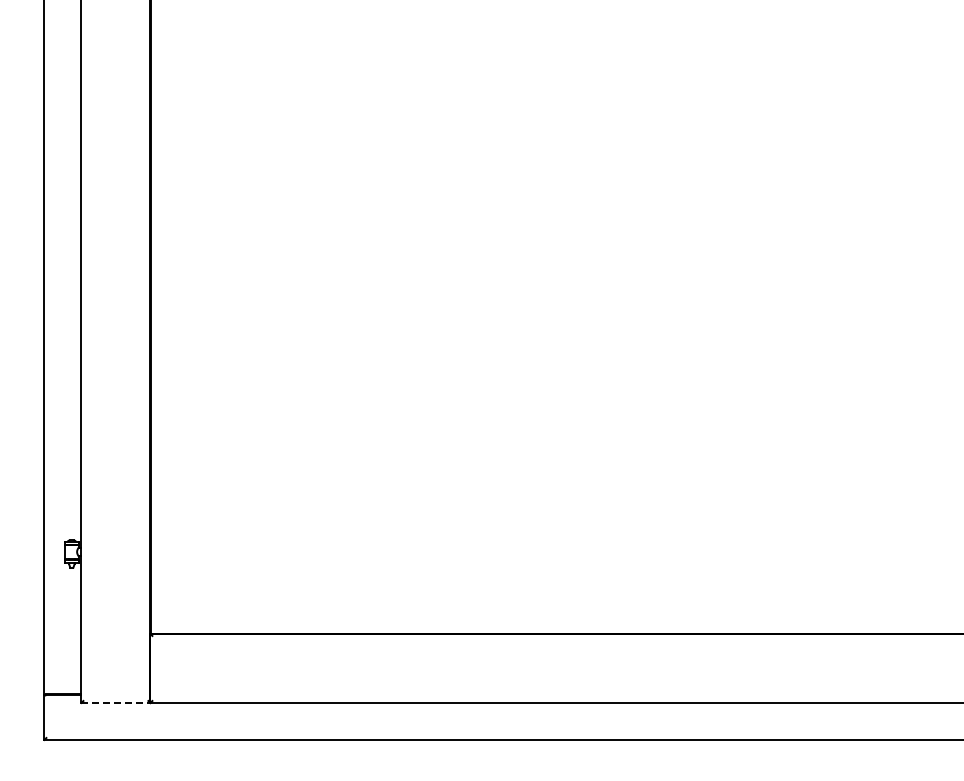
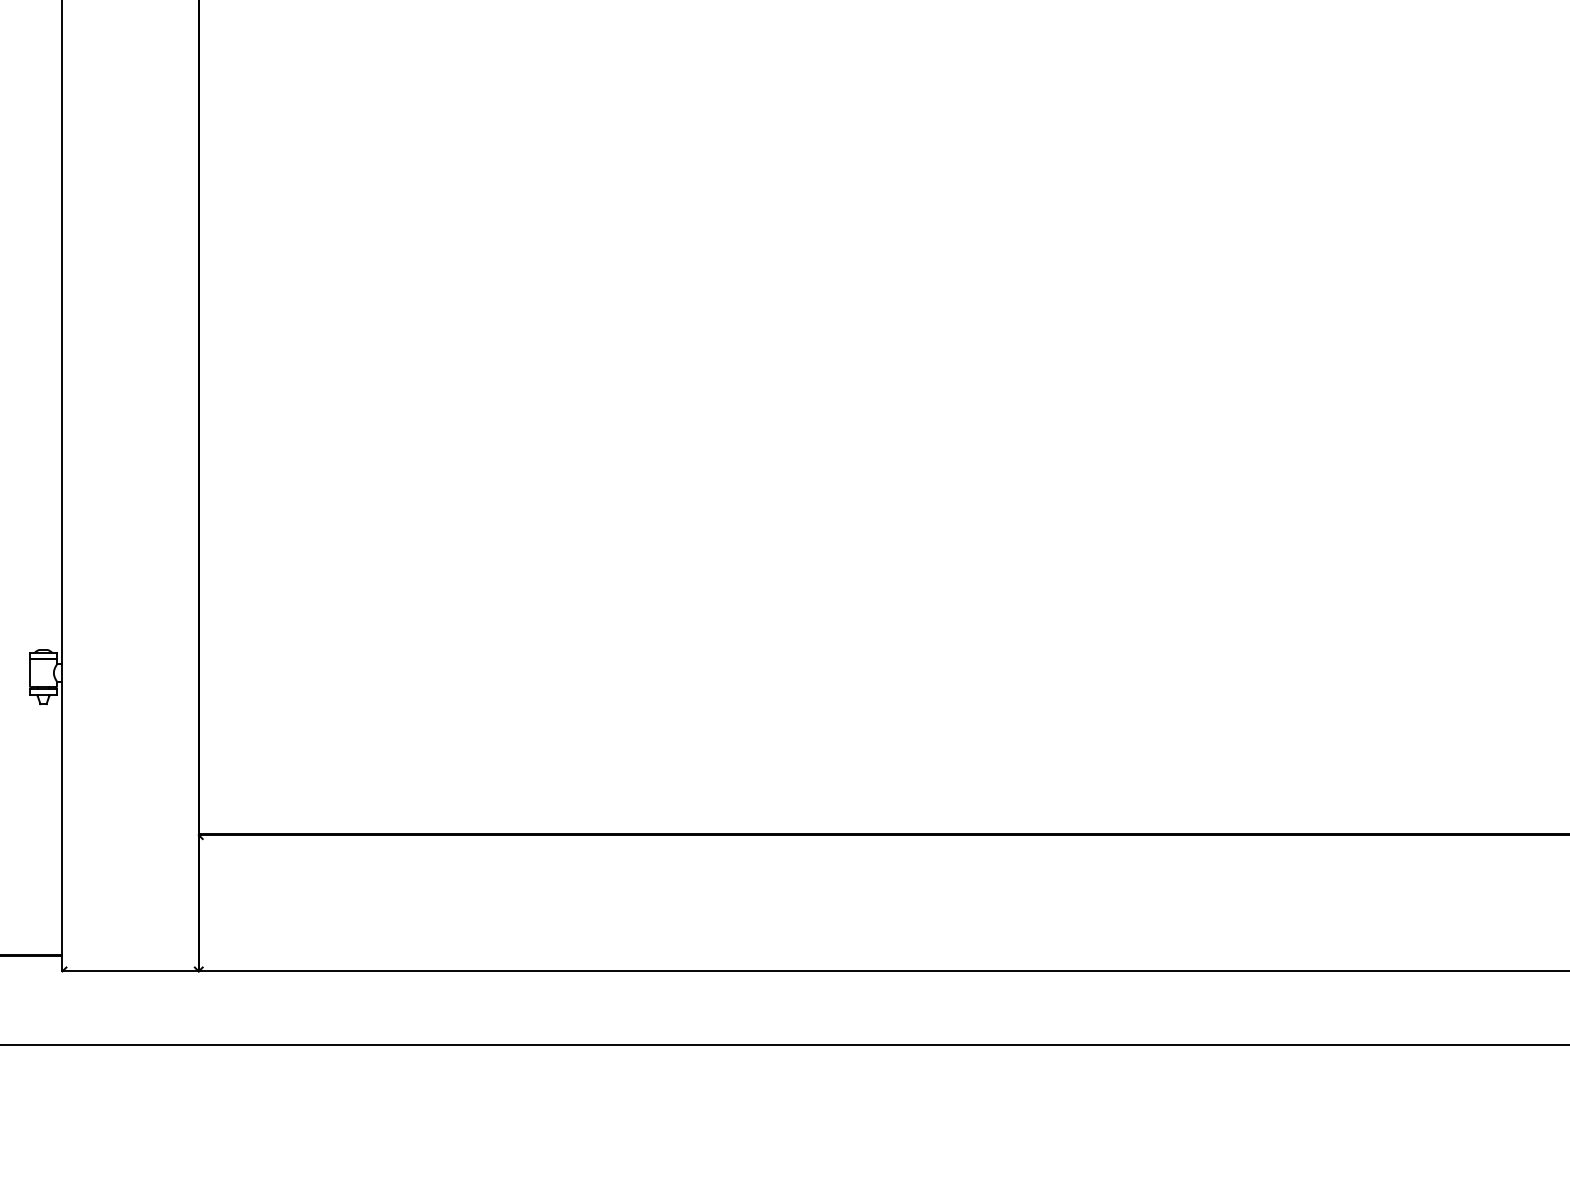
line: (116, 702) -> (131, 970), dashed -> solid

